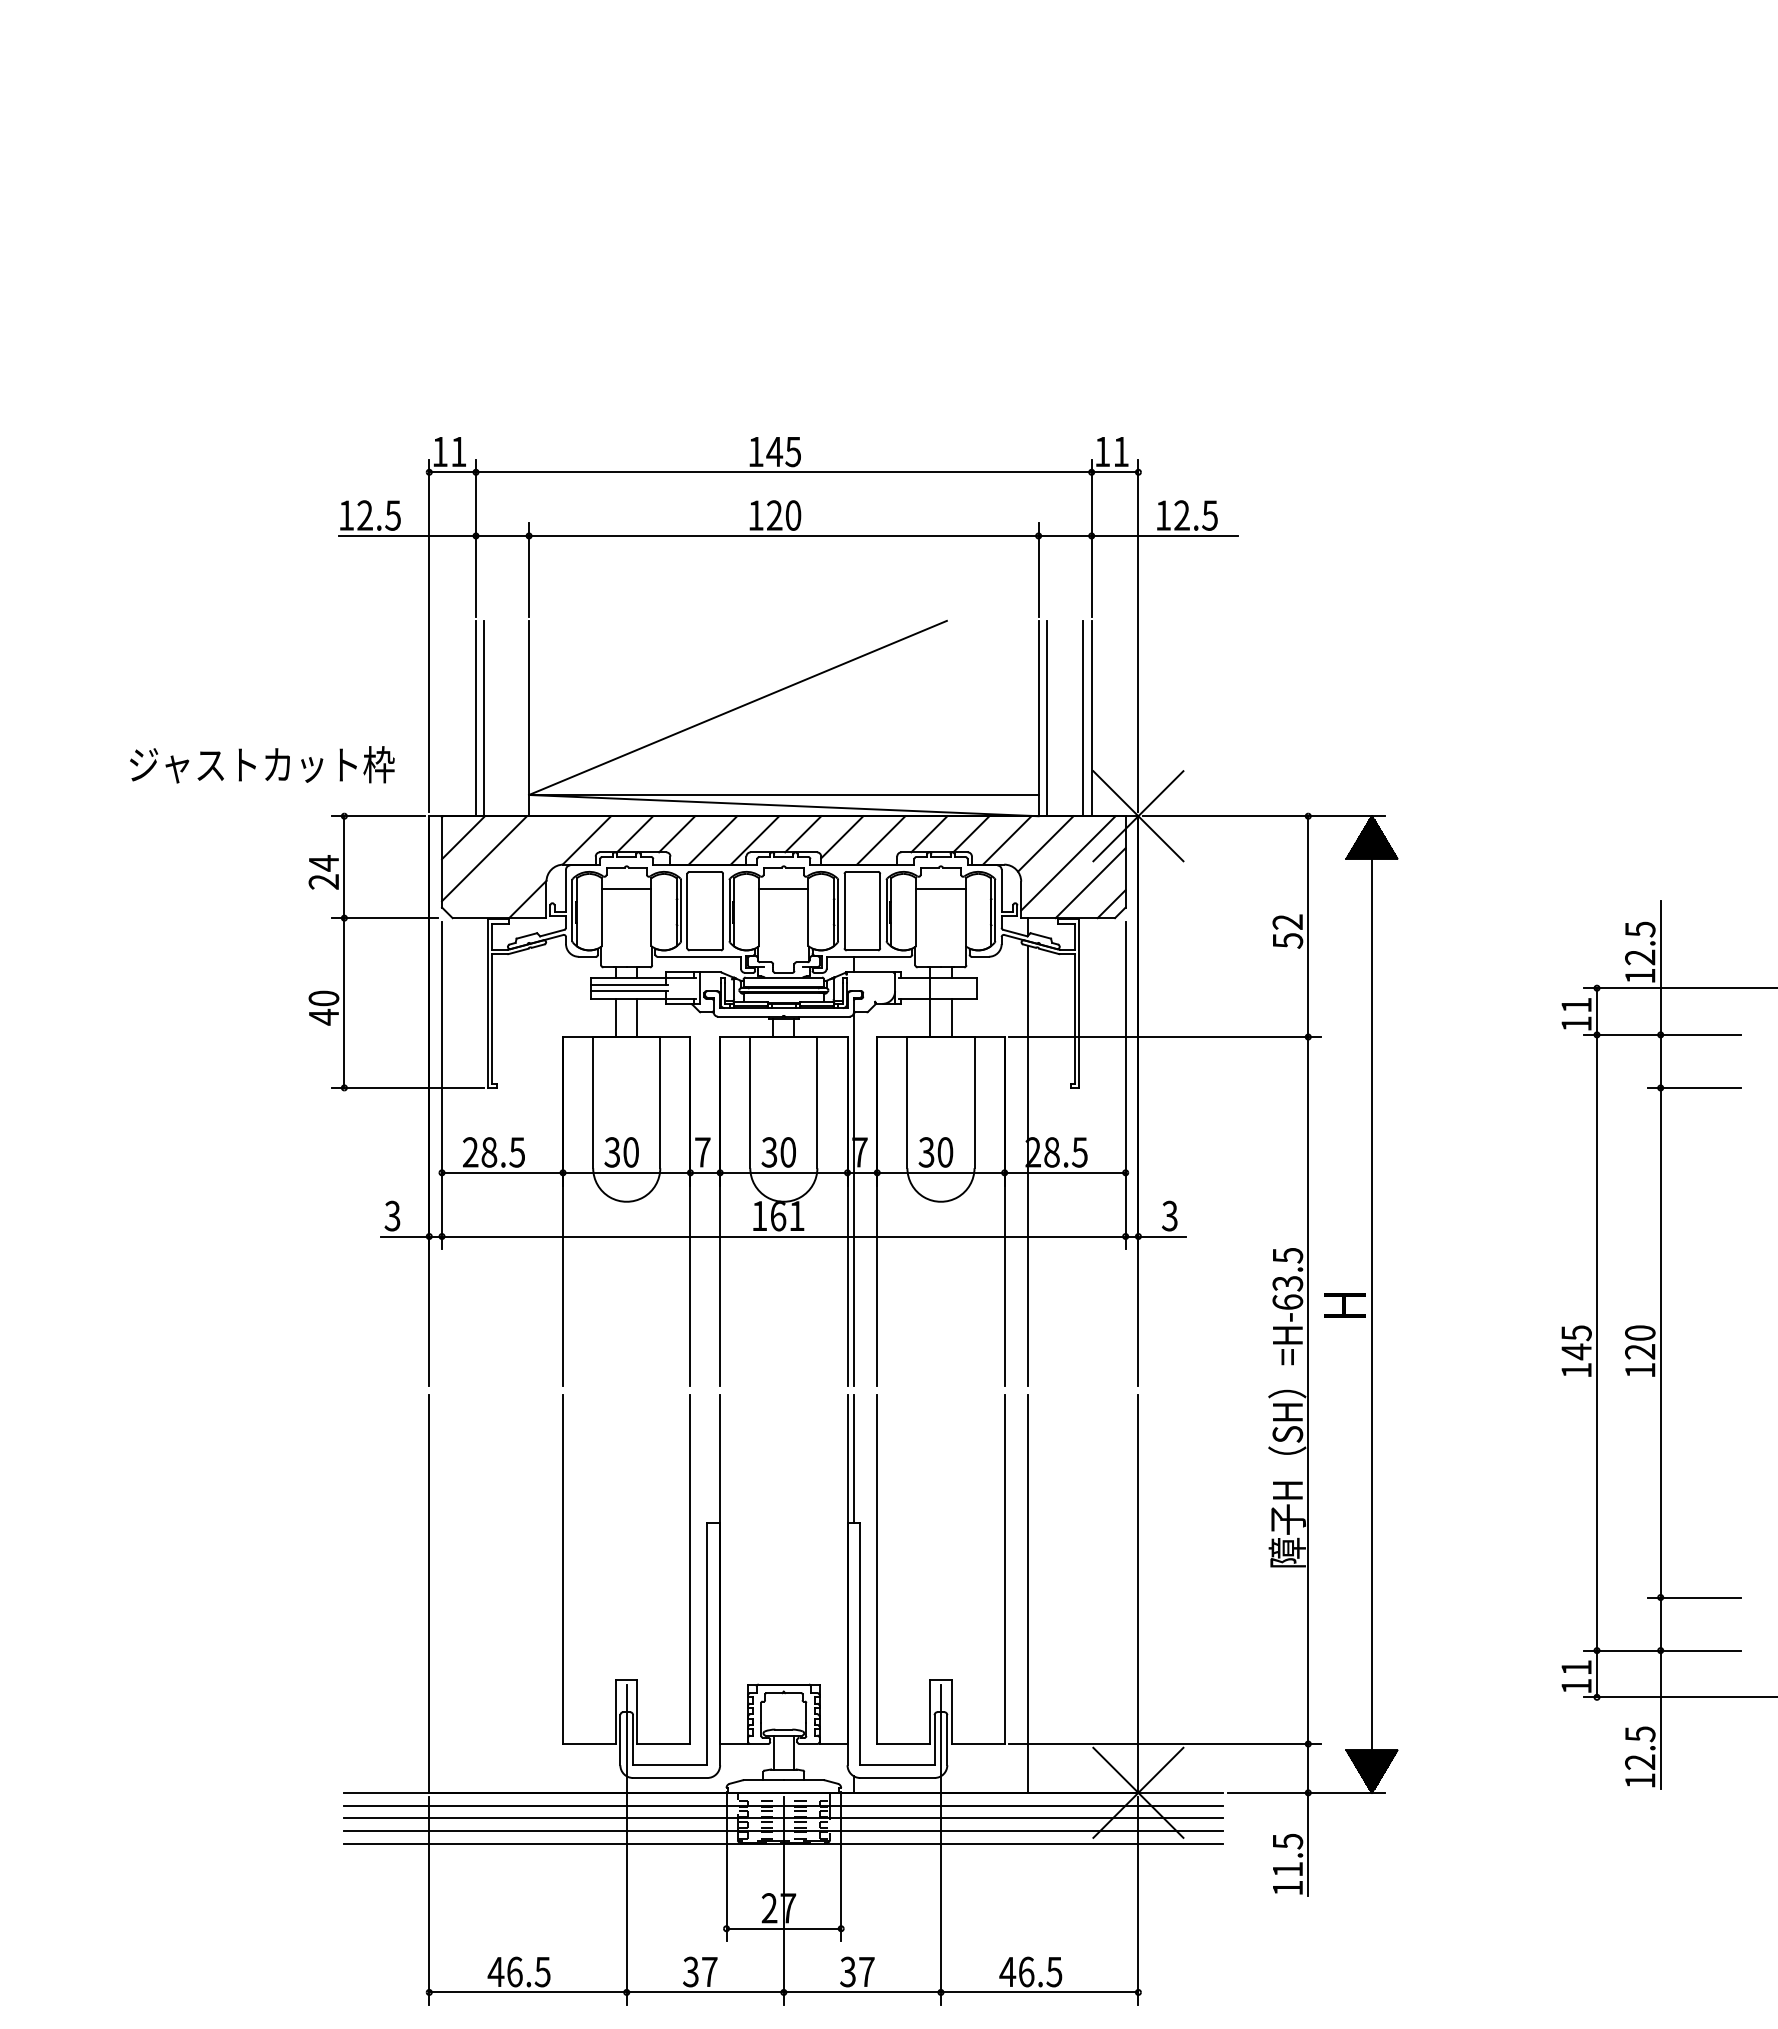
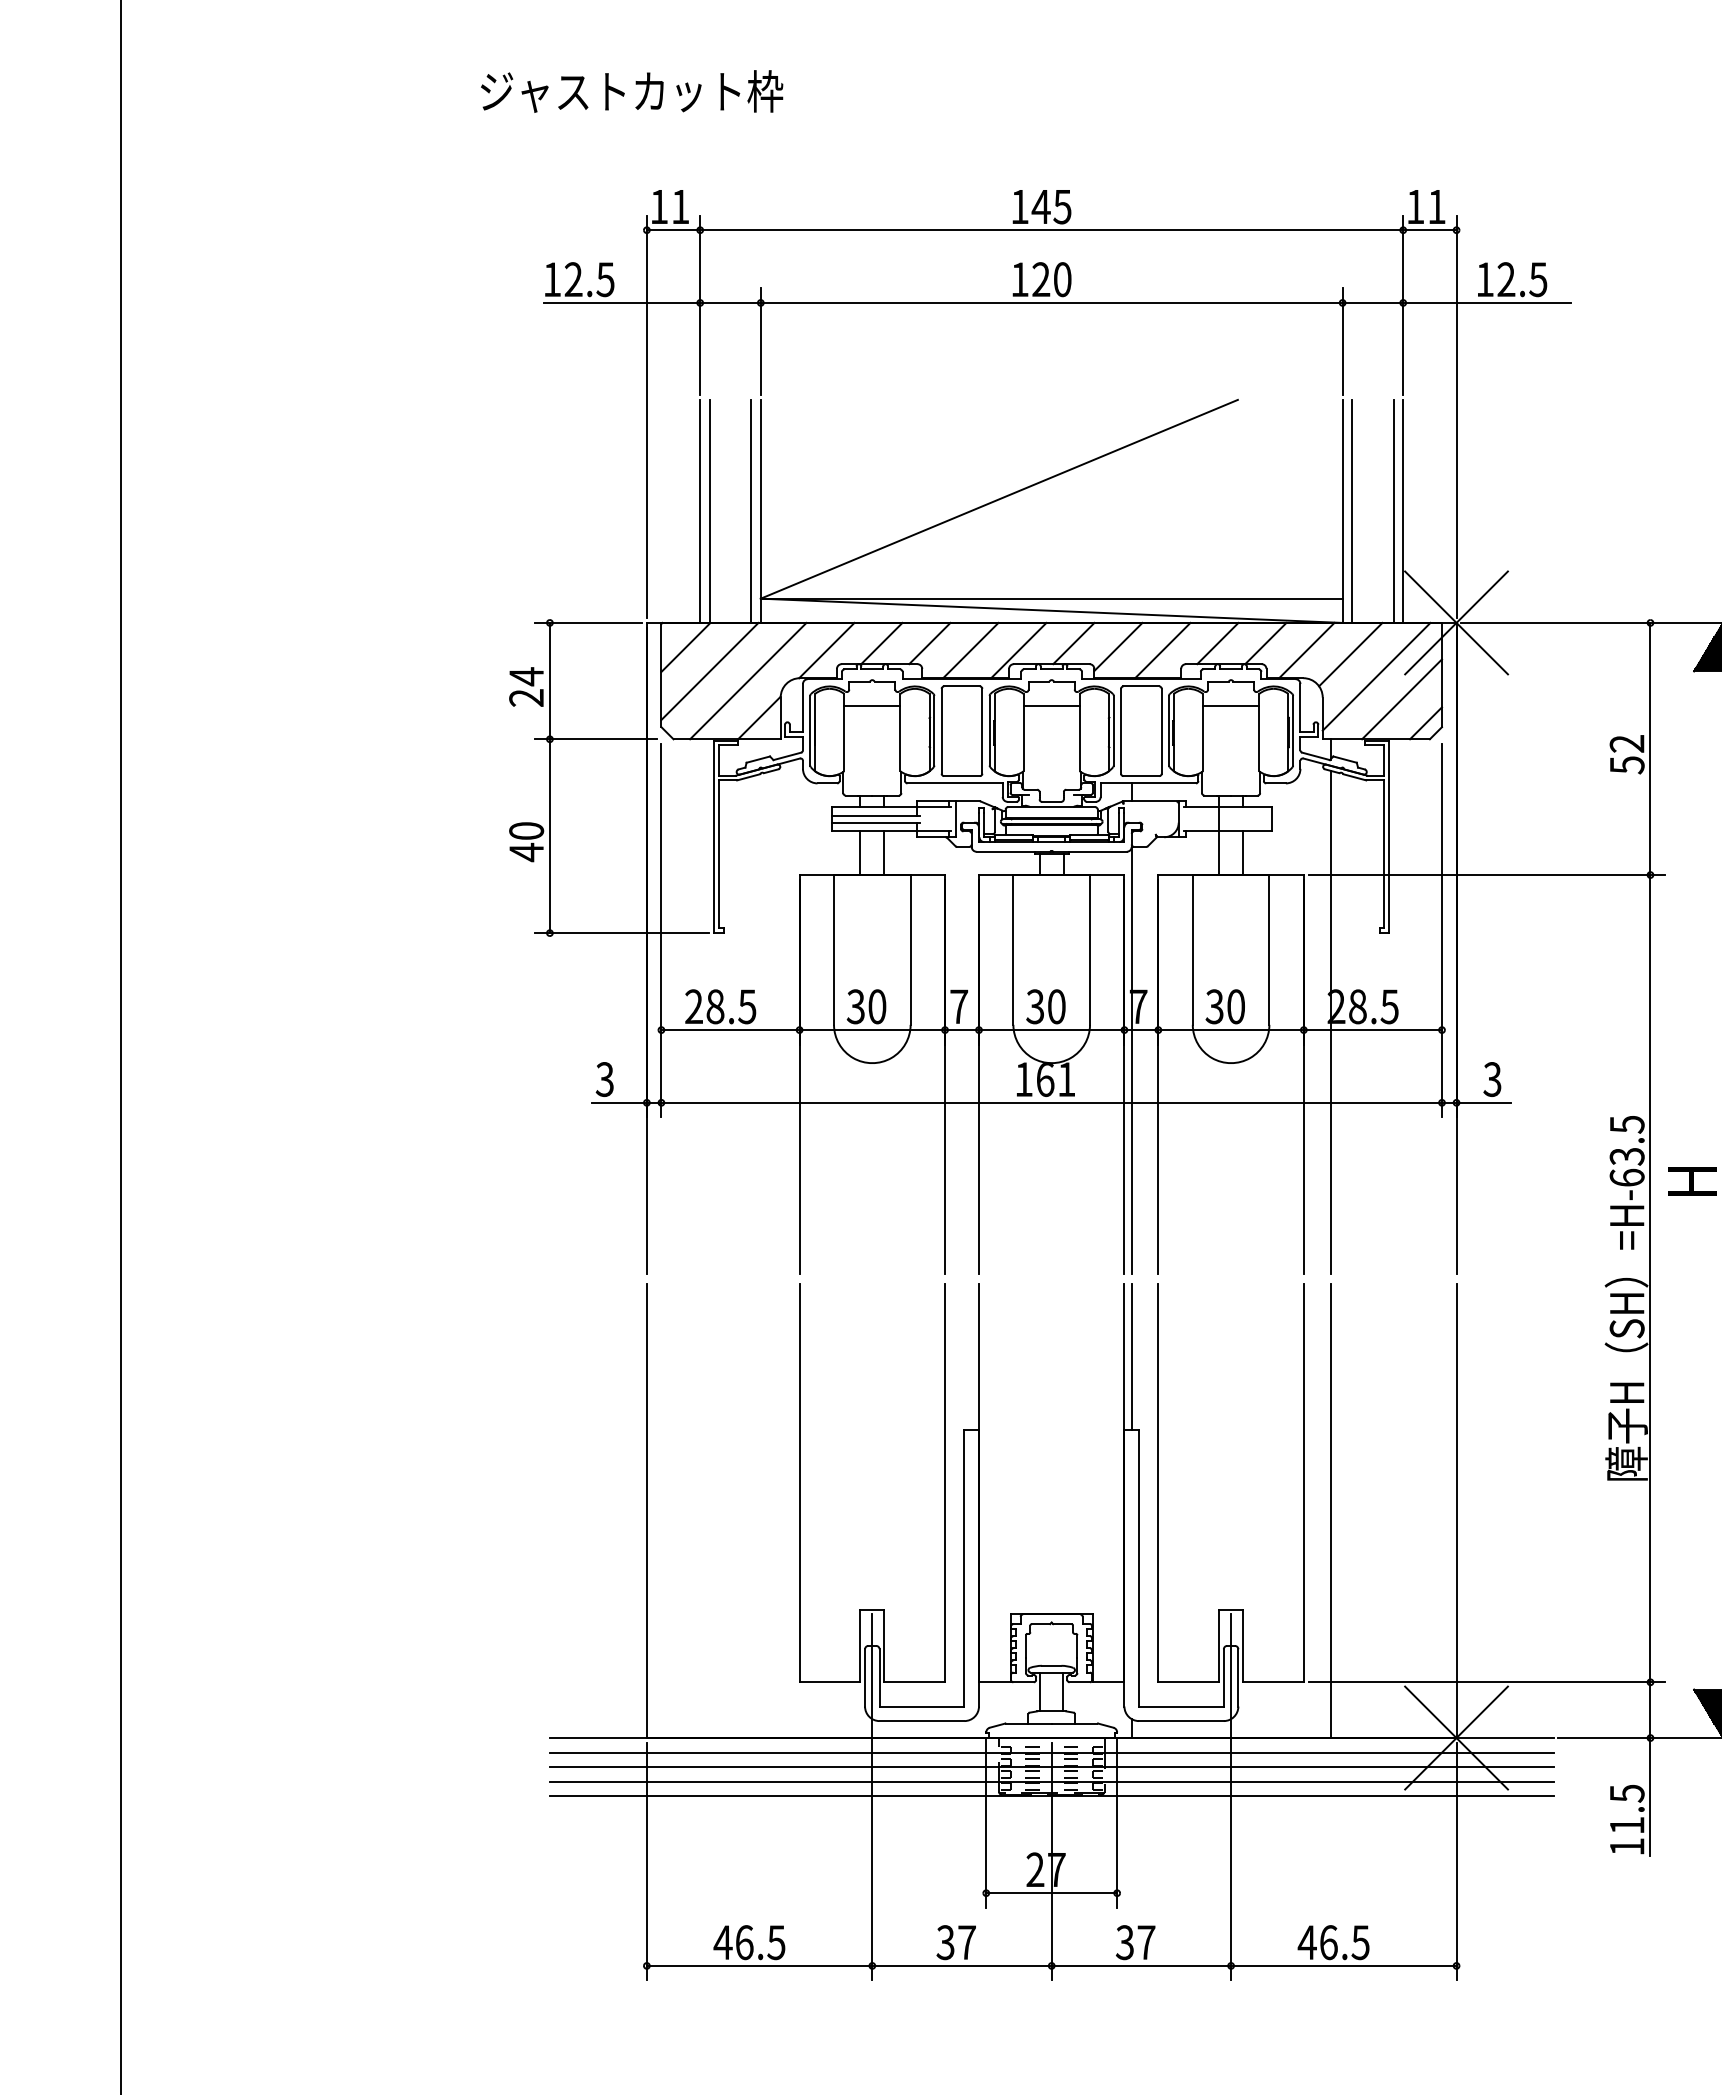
line: (520, 718) -> (751, 511), added
text: (262, 764) -> (632, 91), moved
line: (518, 867) -> (748, 681), added

